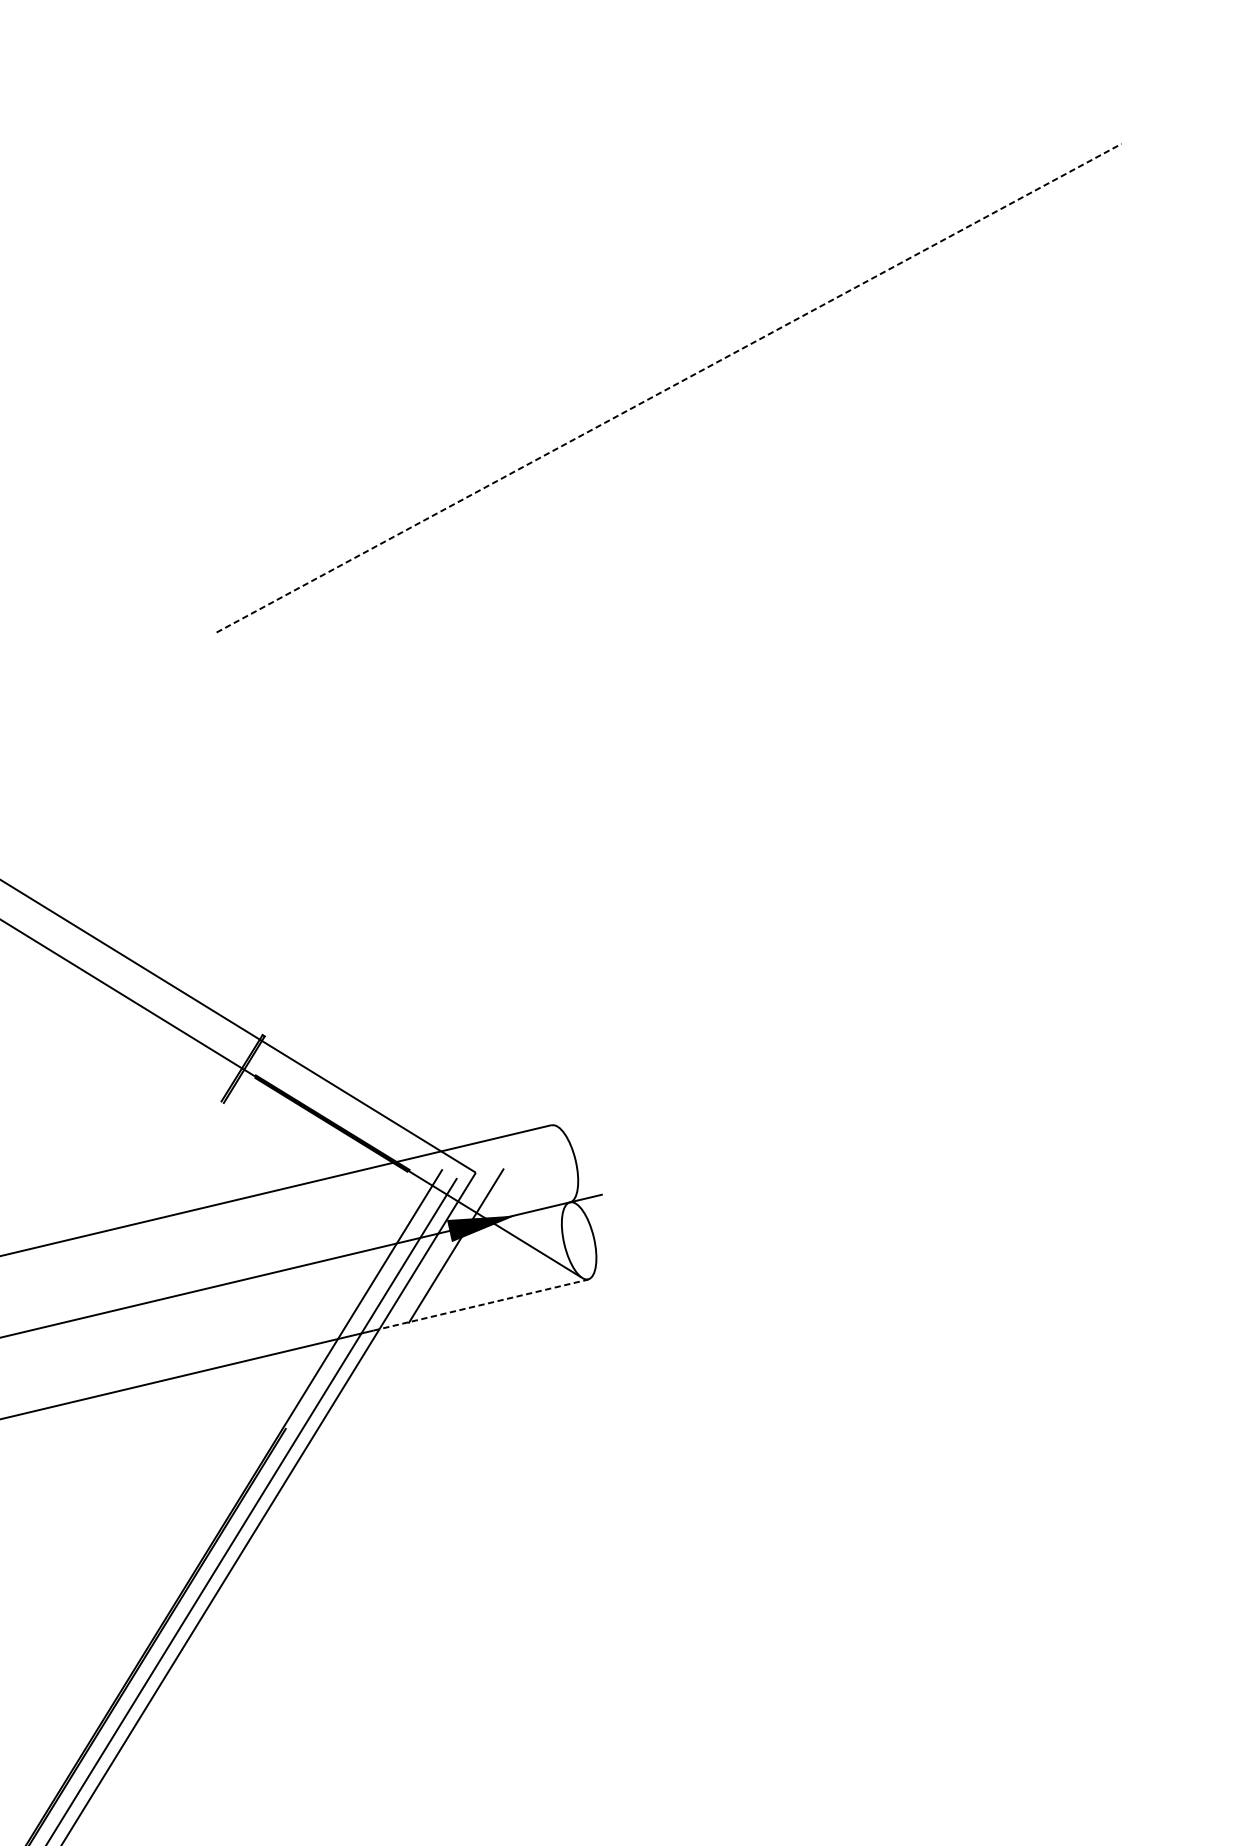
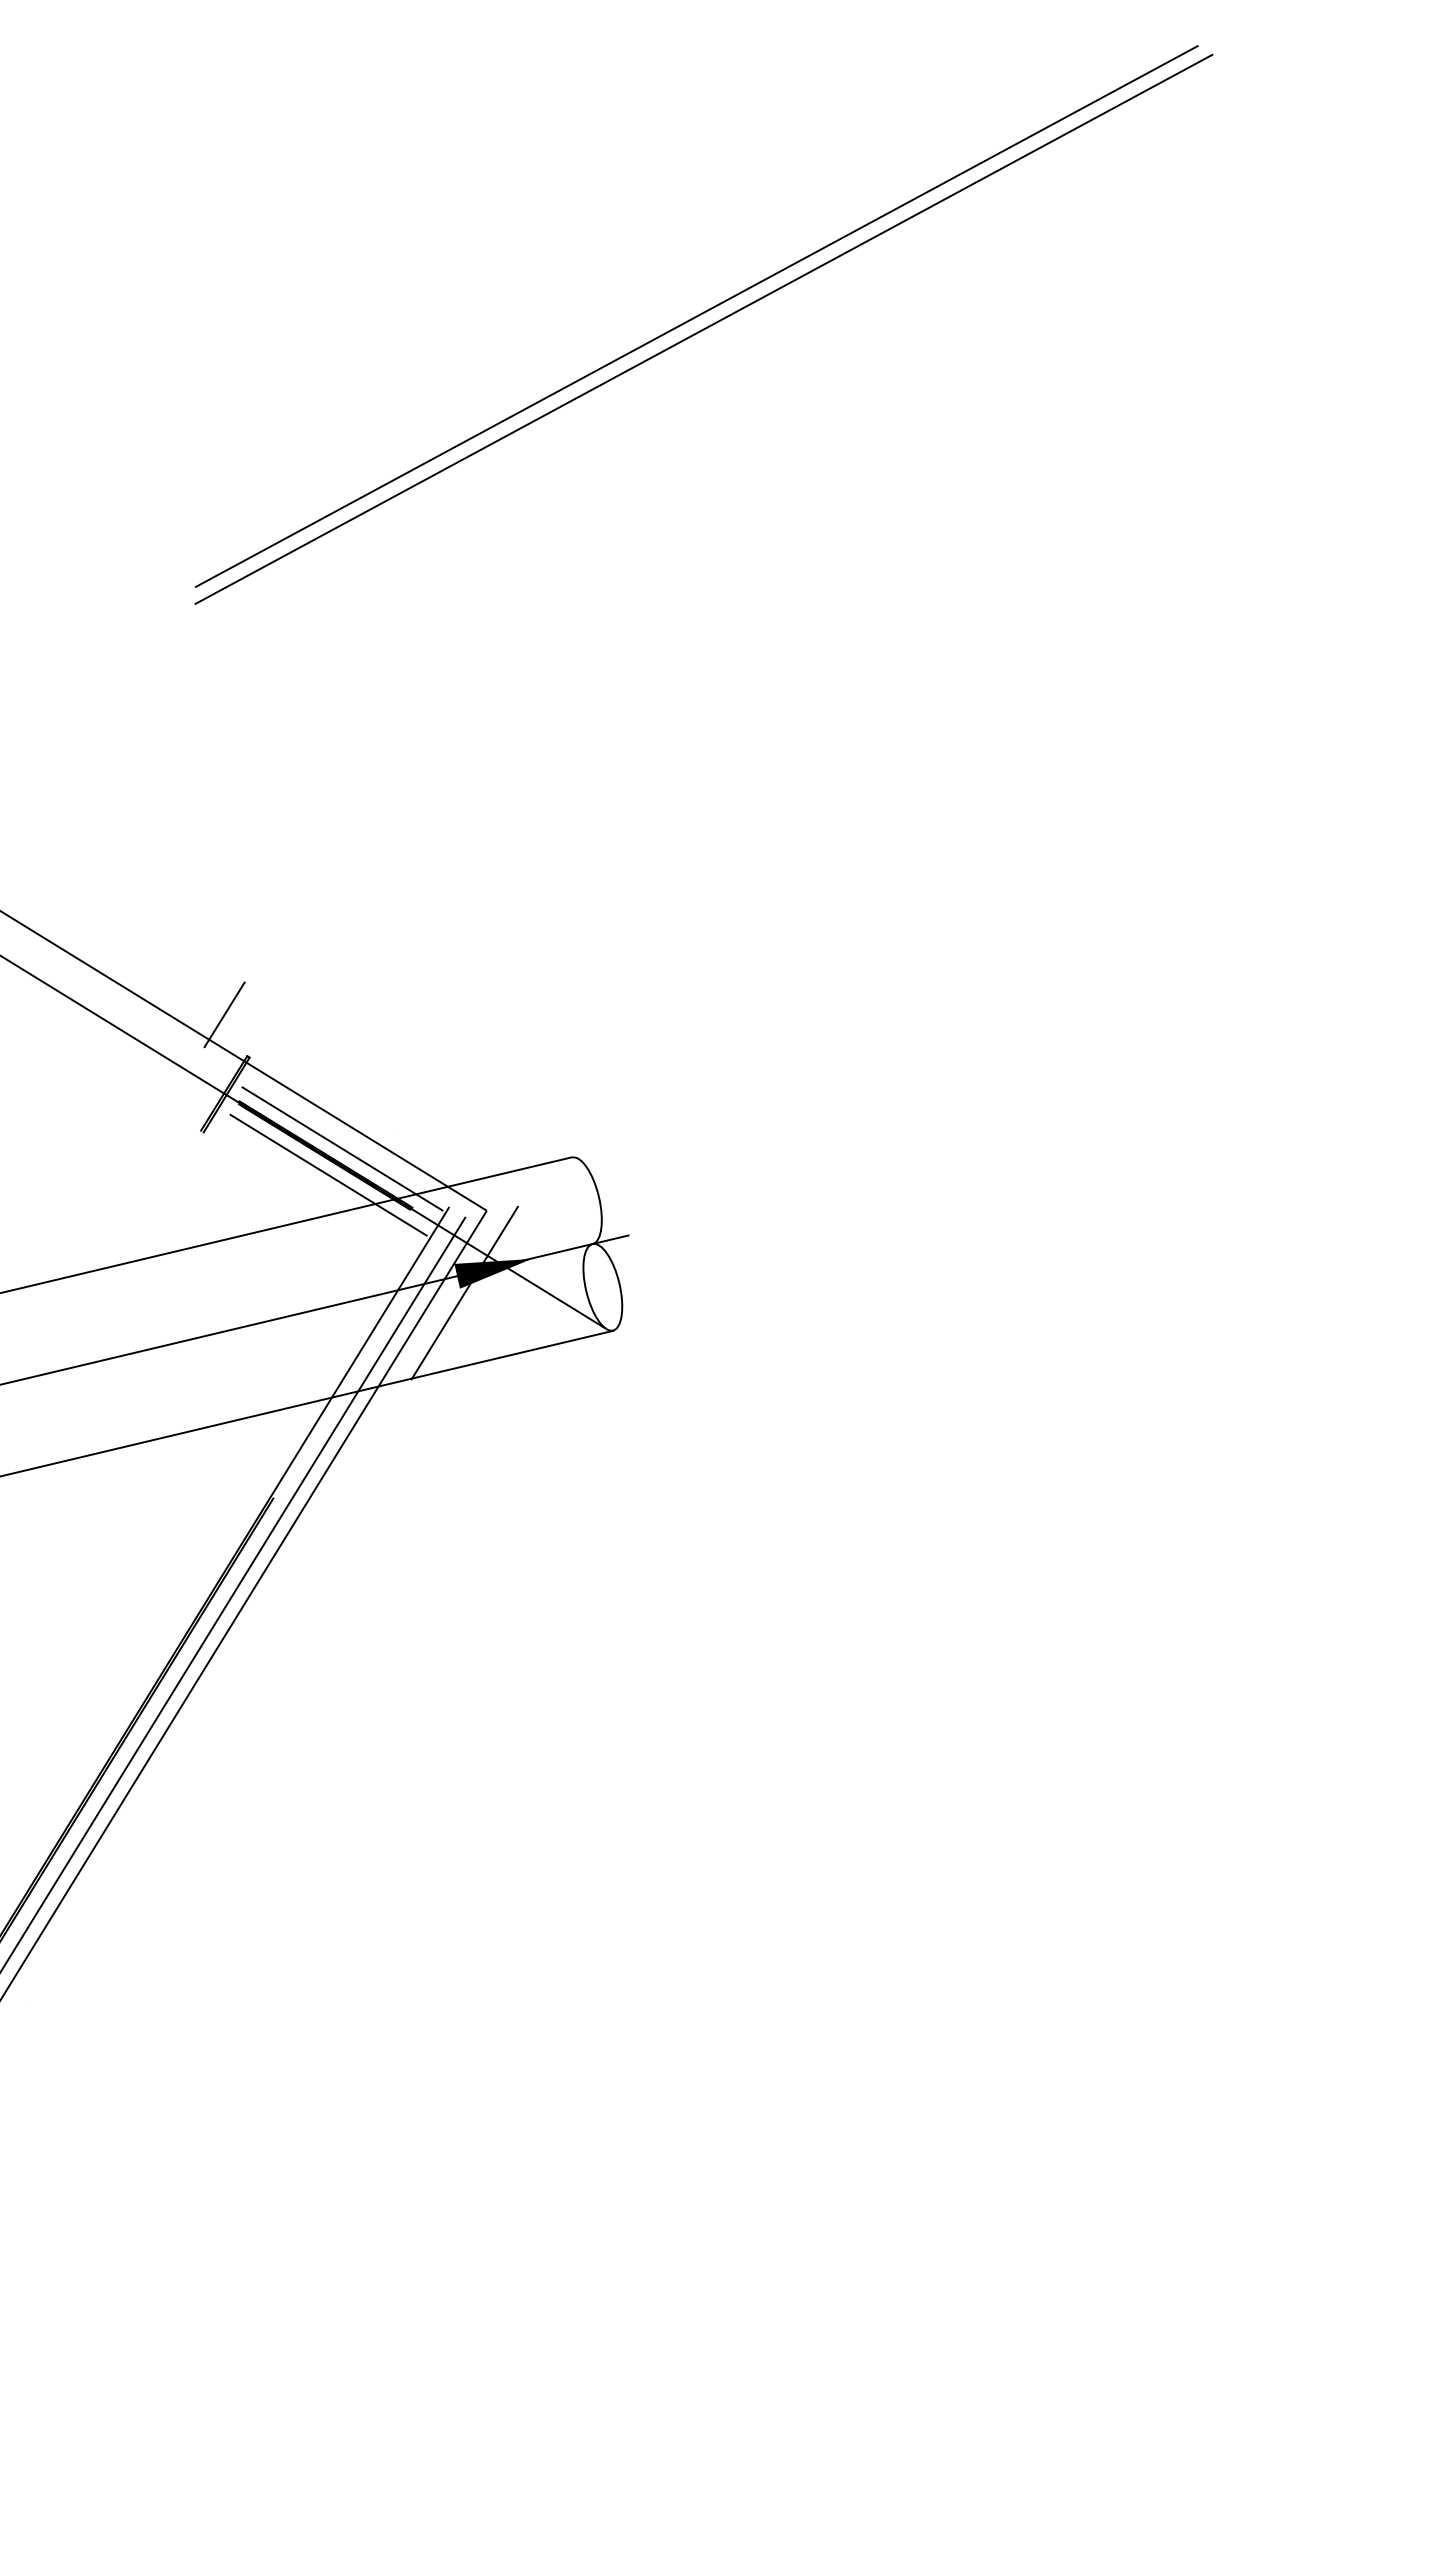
line: (662, 376) -> (696, 316), added
line: (668, 388) -> (703, 329), dashed -> solid
line: (242, 998) -> (224, 1014), added
line: (347, 1117) -> (342, 1148), added
line: (334, 1140) -> (328, 1174), added
line: (481, 1305) -> (493, 1359), dashed -> solid

